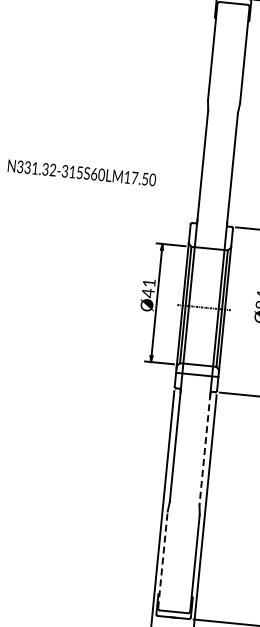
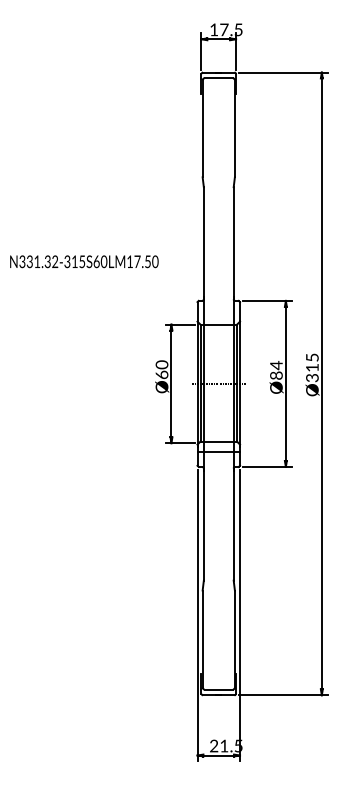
text: (148, 287) -> (161, 369), Ø41 -> Ø60
line: (204, 449) -> (233, 525), dashed -> solid
line: (162, 560) -> (202, 639), dashed -> solid

